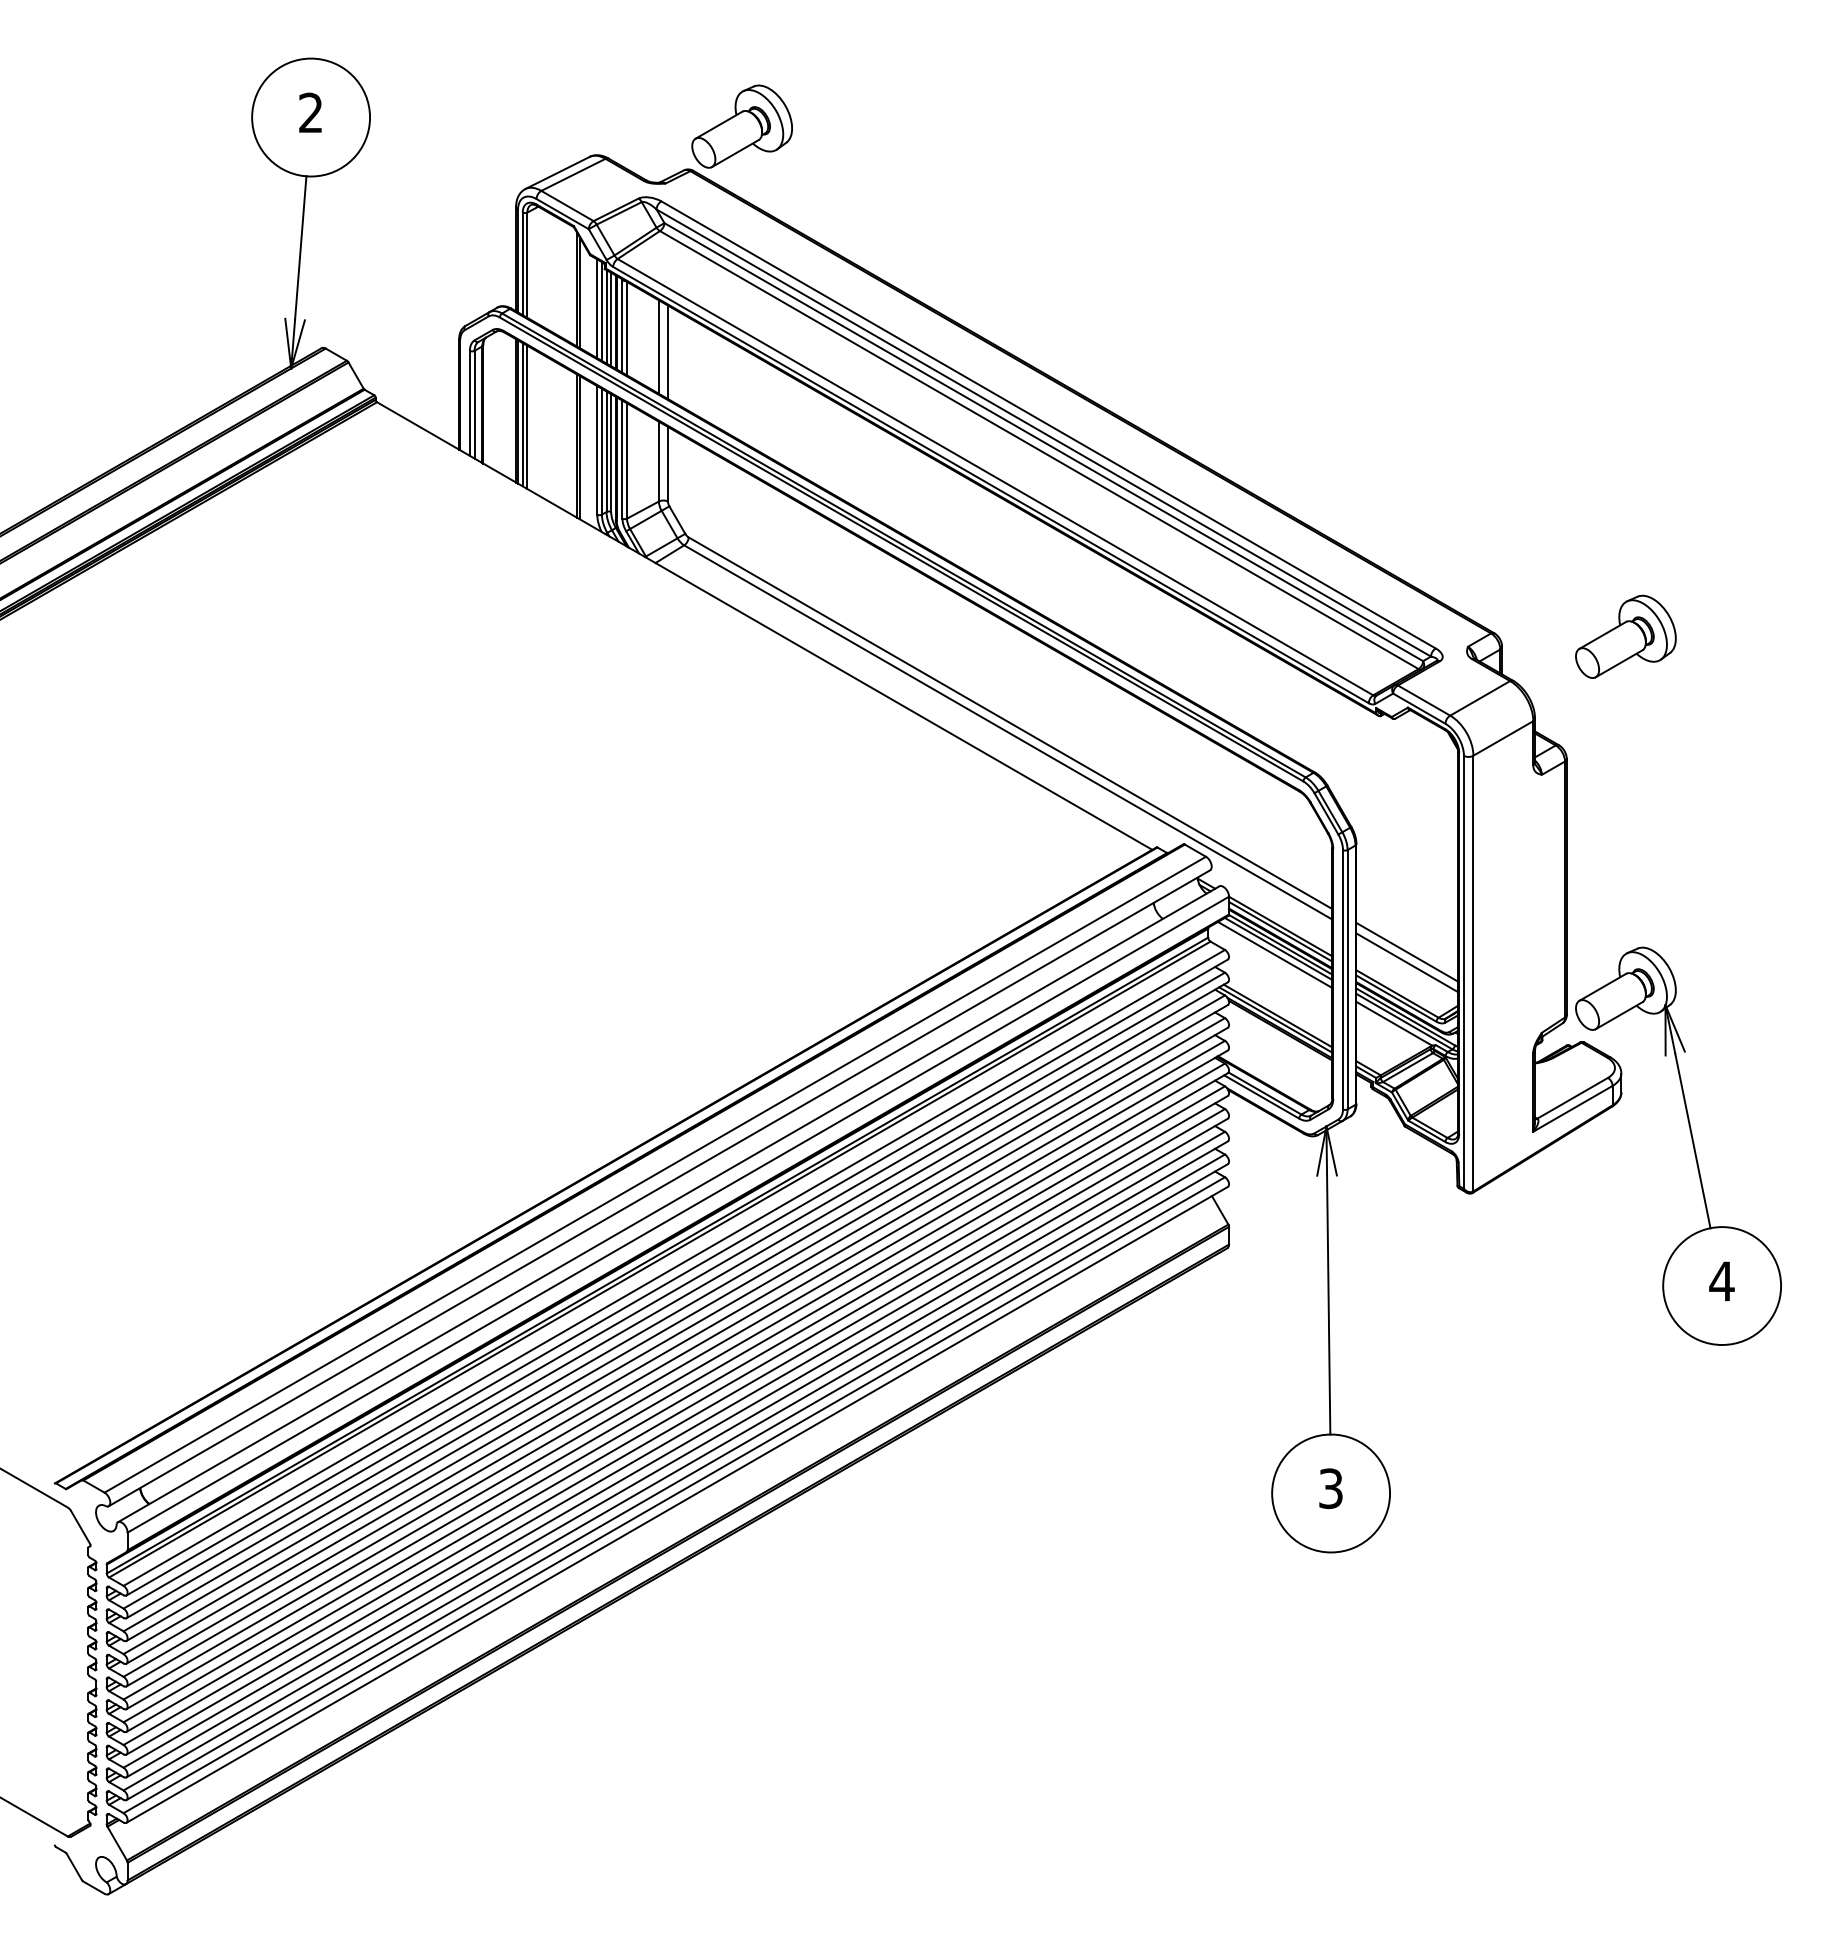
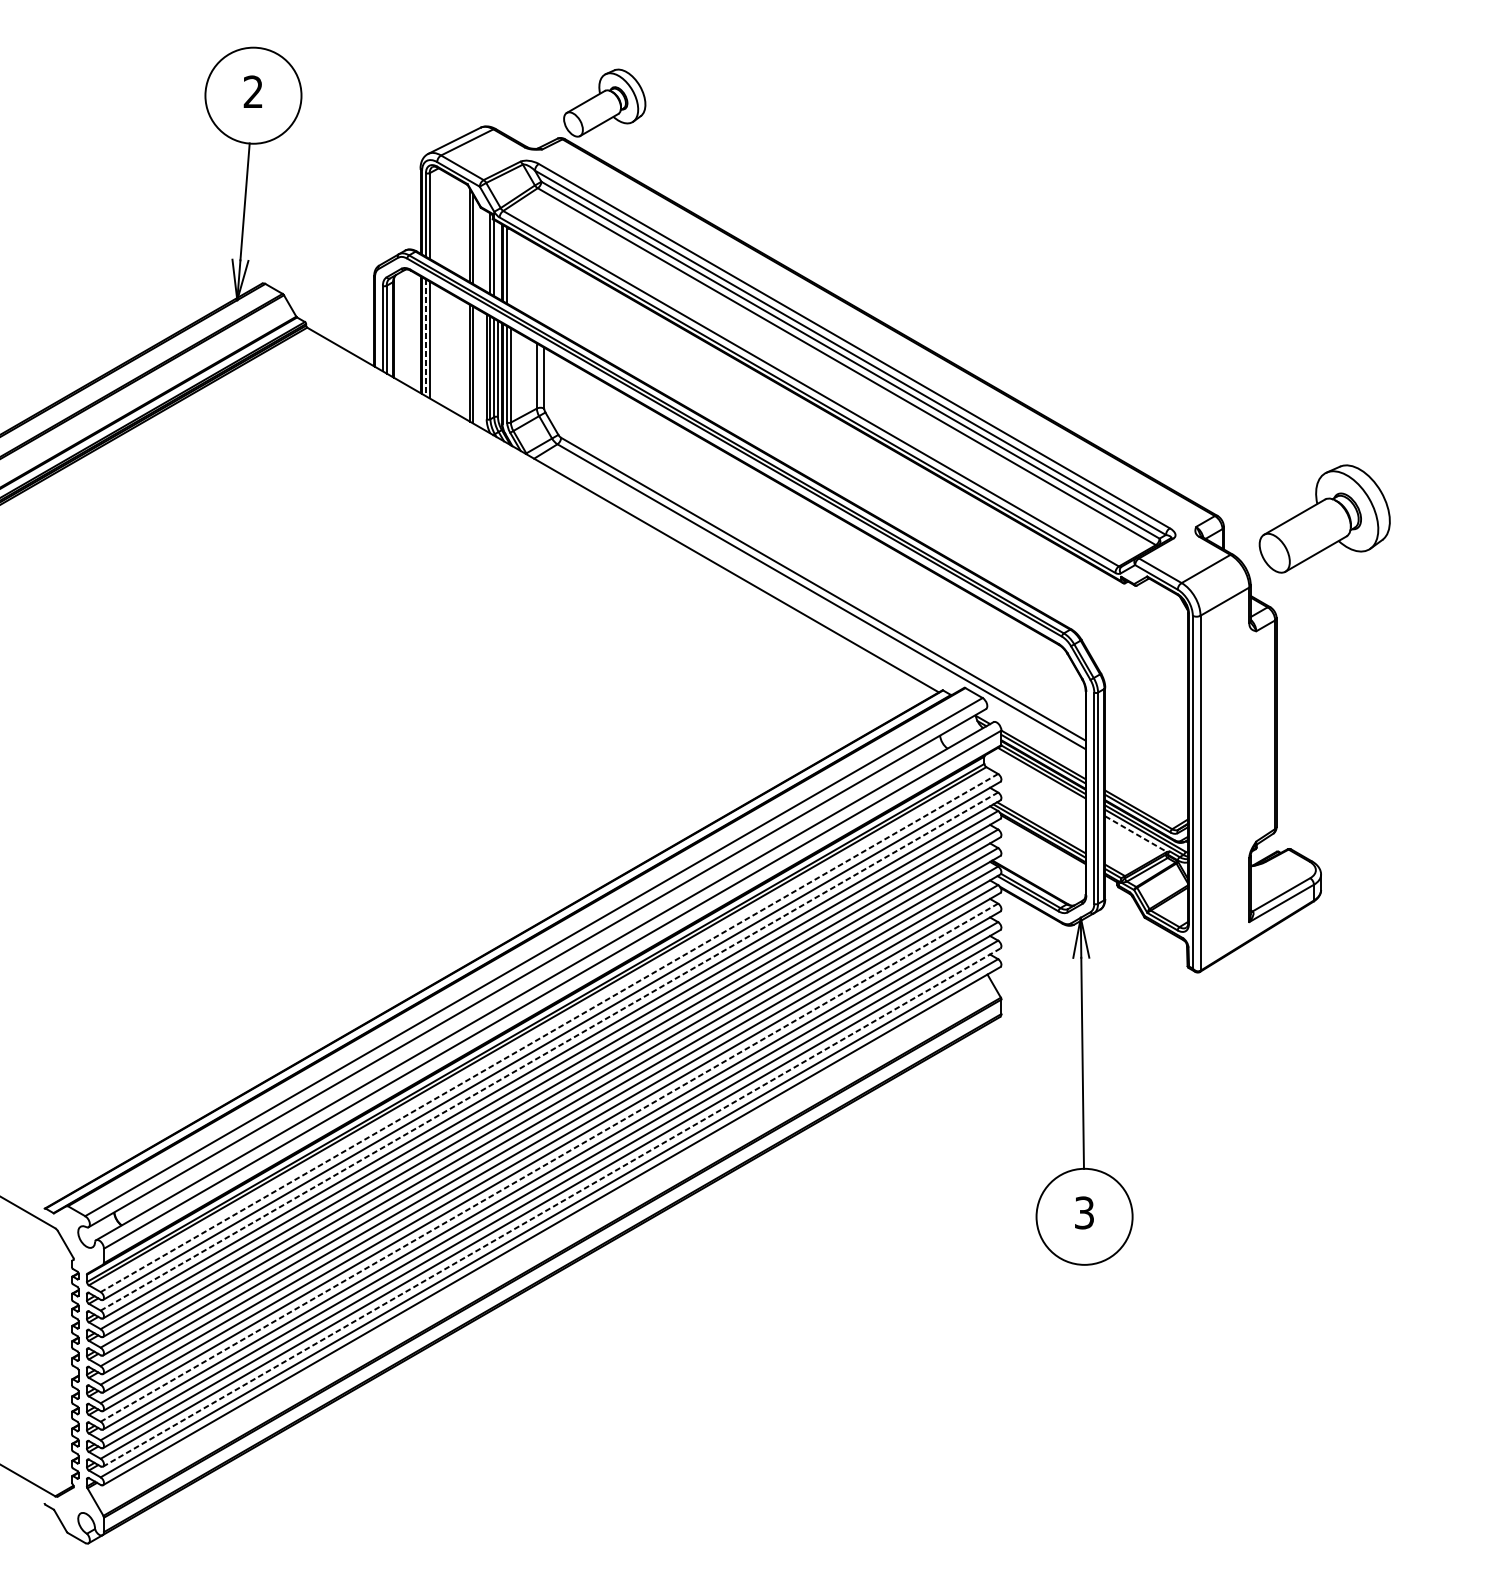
line: (597, 308) -> (486, 251), removed
line: (611, 319) -> (498, 260), removed
line: (627, 328) -> (511, 267), removed
line: (658, 346) -> (536, 282), removed
line: (668, 352) -> (544, 287), removed
line: (522, 414) -> (425, 337), solid -> dashed
part: (1625, 636) -> (1324, 518), size x1.6
line: (1407, 951) -> (1146, 775), removed
line: (1274, 954) -> (1038, 777), removed
line: (1407, 962) -> (1146, 784), removed
line: (1394, 1023) -> (1136, 833), solid -> dashed
part: (1691, 1140) -> (1378, 929), removed
line: (674, 1267) -> (549, 1032), solid -> dashed
line: (674, 1290) -> (549, 1051), solid -> dashed
line: (674, 1427) -> (549, 1163), solid -> dashed
line: (677, 1482) -> (552, 1207), solid -> dashed

